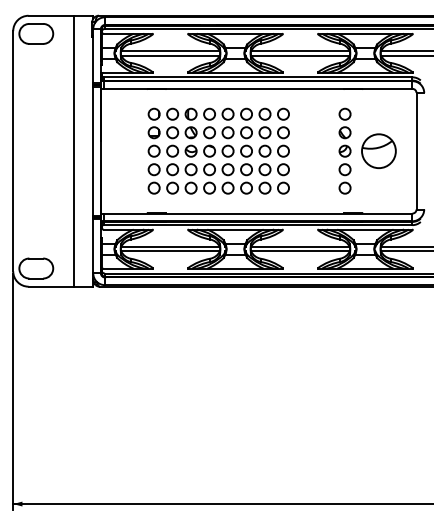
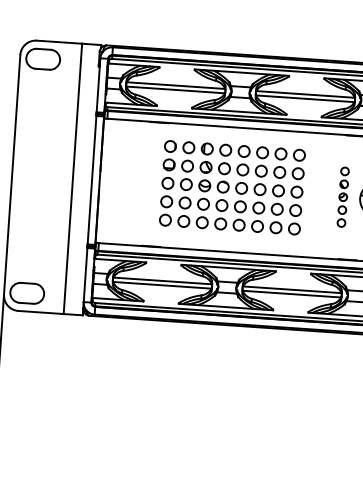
part: (218, 150) -> (232, 187), moved
part: (344, 150) -> (342, 196), size x0.7

